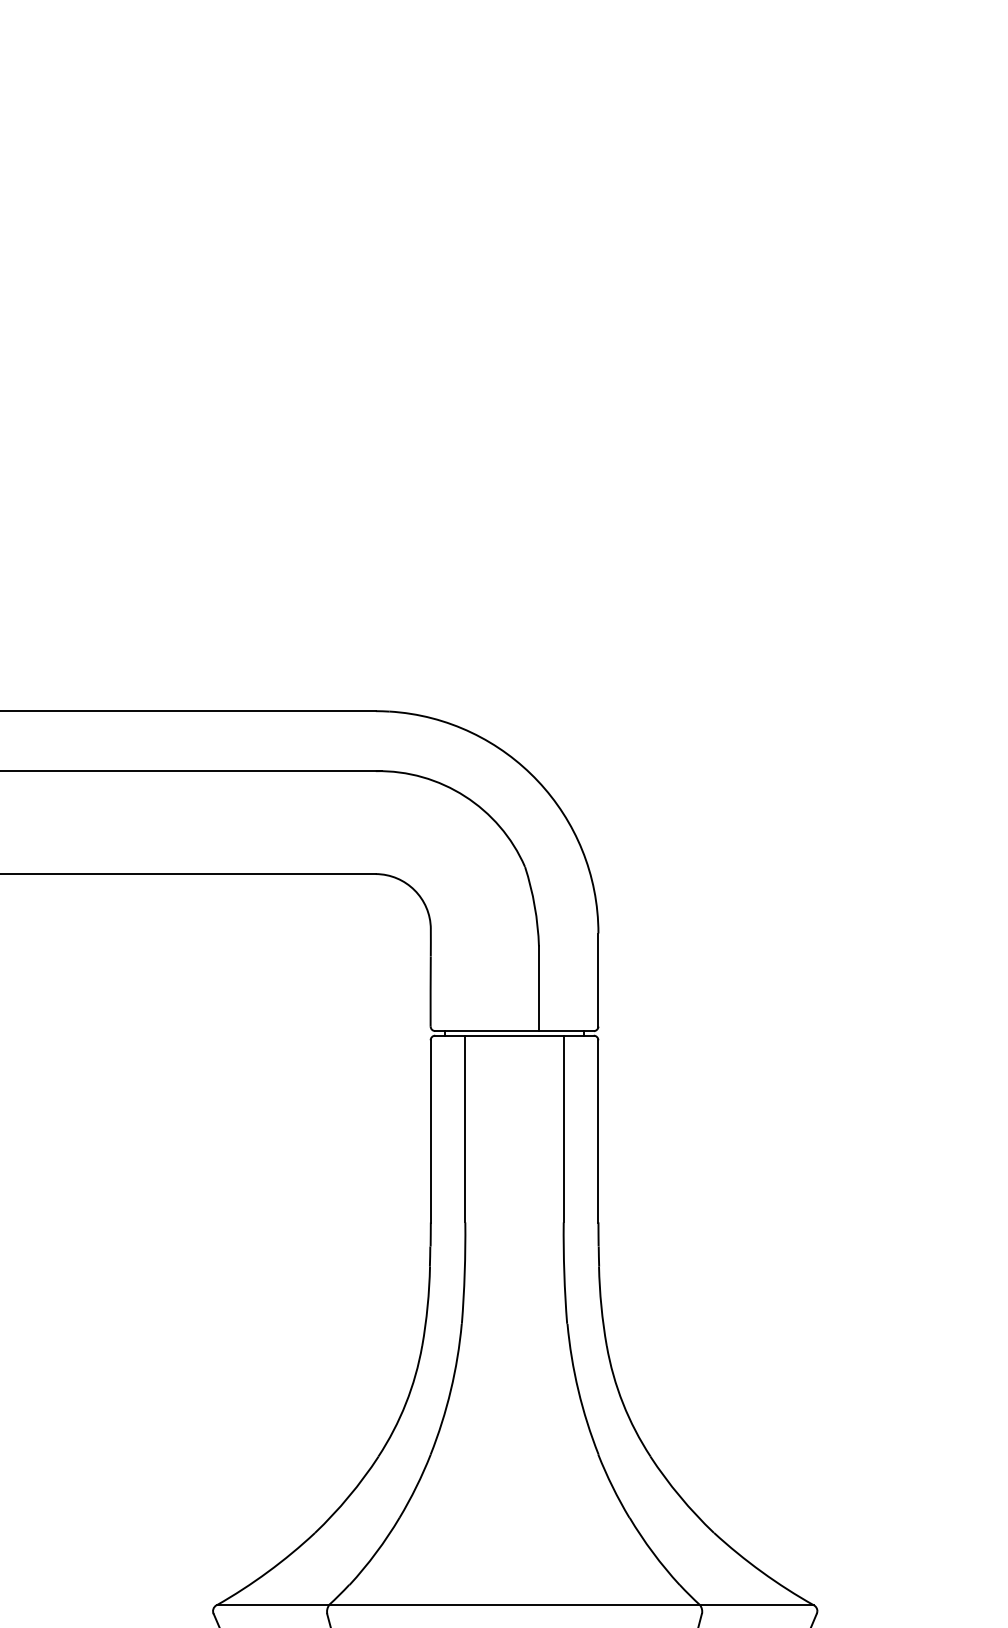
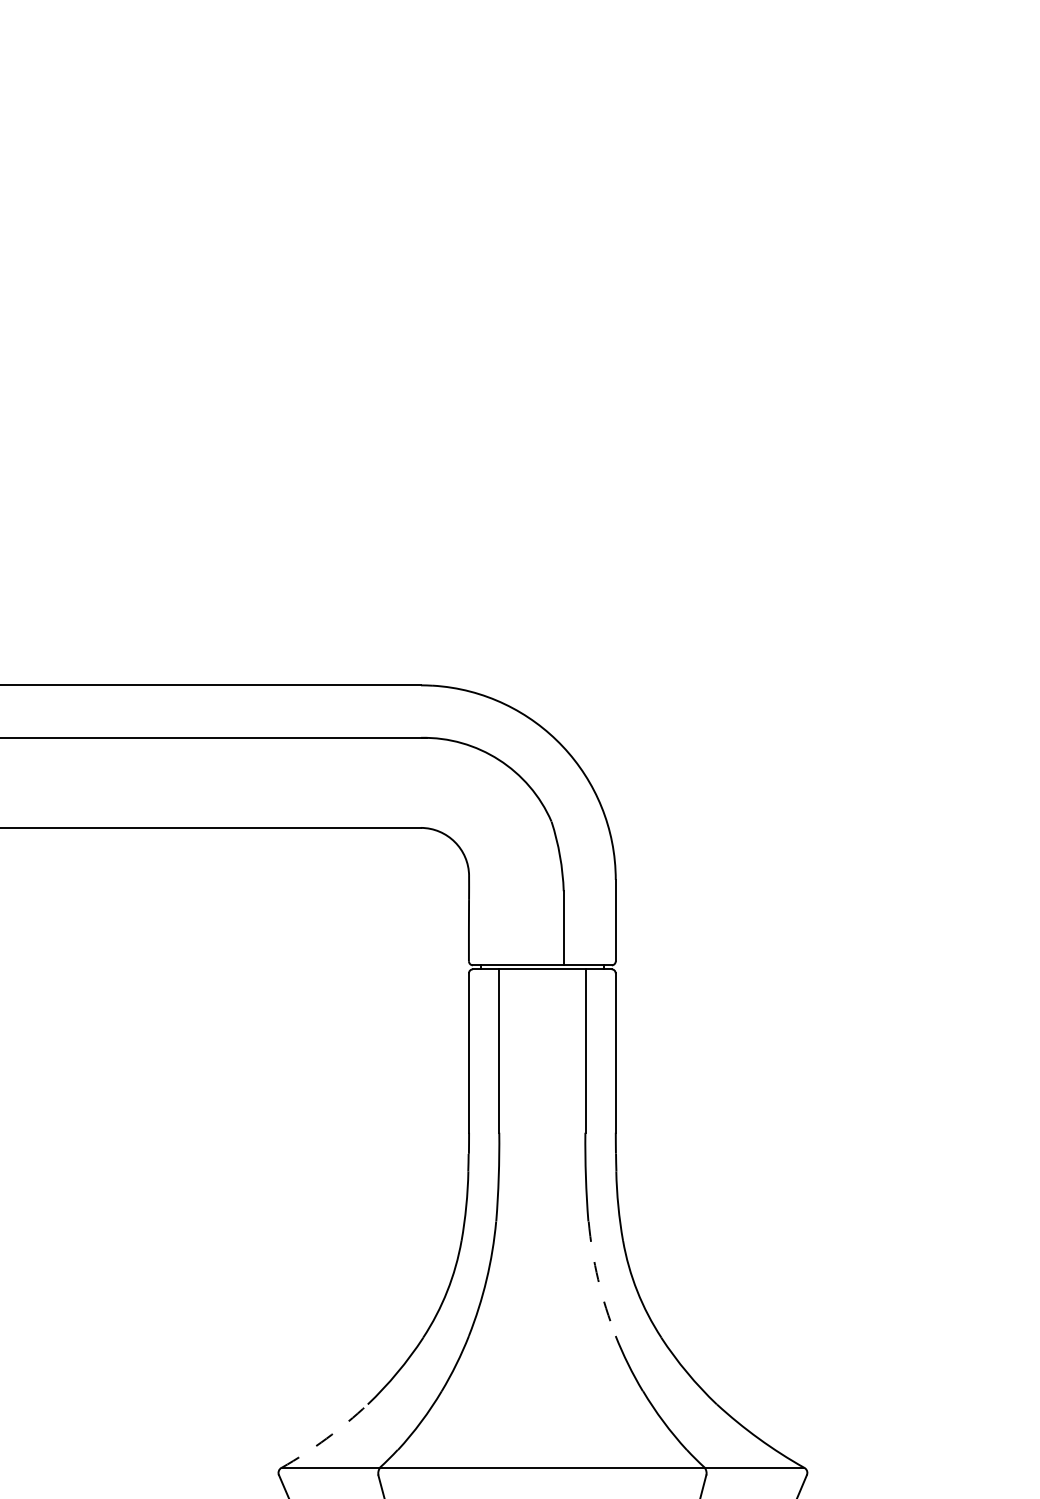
arc: (578, 1390) -> (598, 1279), solid -> dashed
arc: (267, 1571) -> (326, 1438), solid -> dashed

